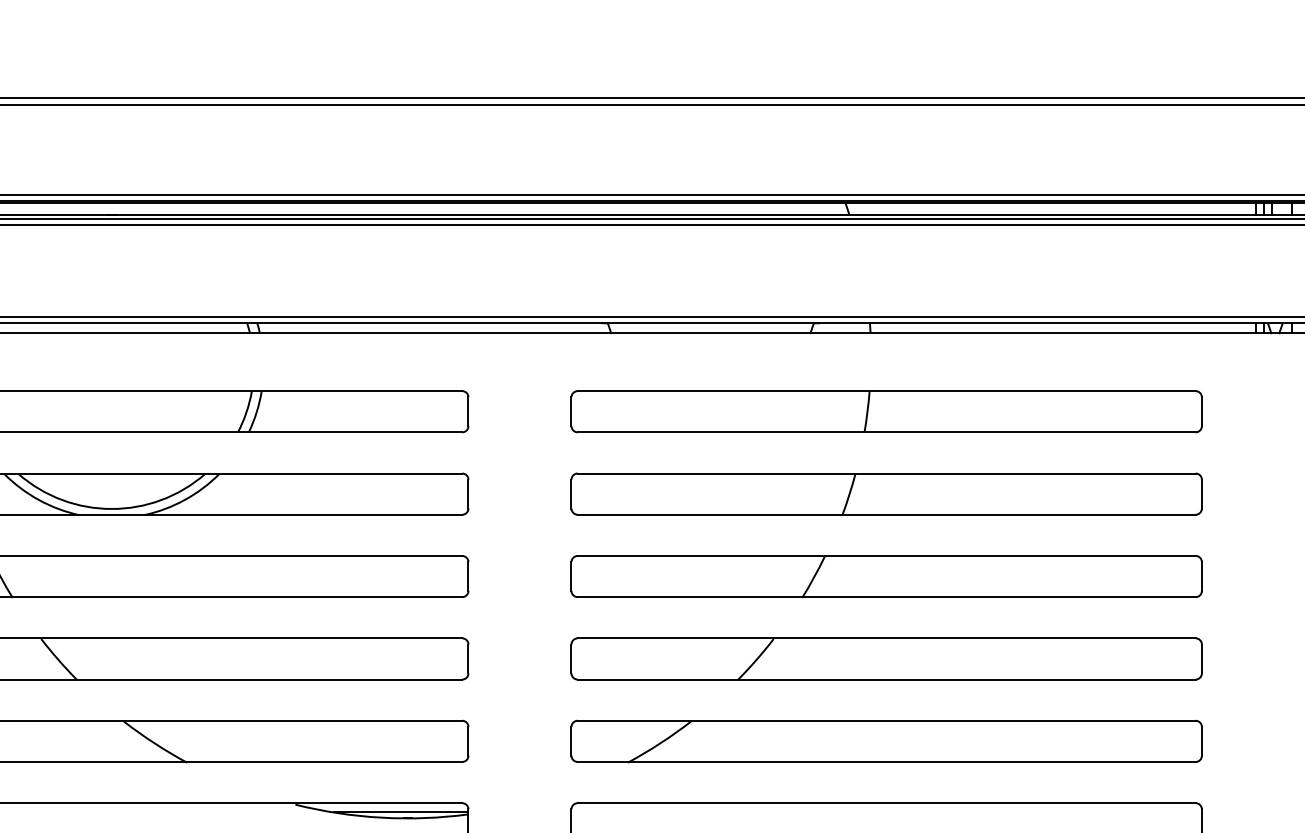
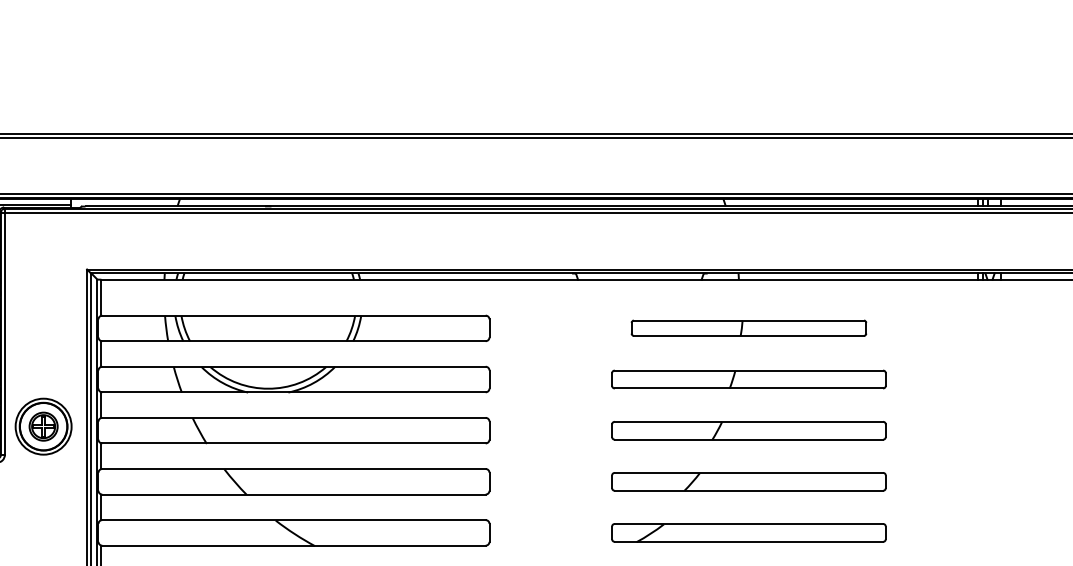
part: (885, 410) -> (748, 327), size x0.6
part: (885, 494) -> (748, 379), size x0.7
part: (885, 576) -> (748, 430), size x0.7
part: (885, 658) -> (748, 481), size x0.7
part: (885, 740) -> (748, 532), size x0.7

